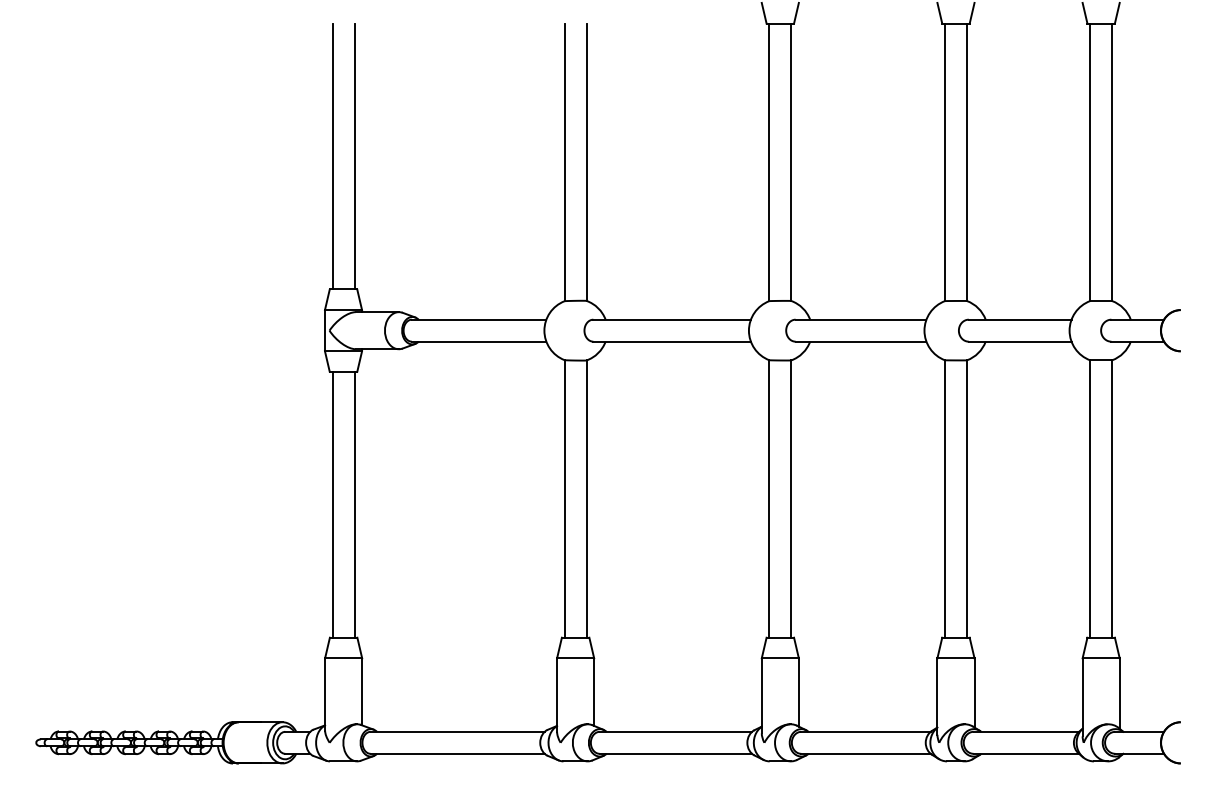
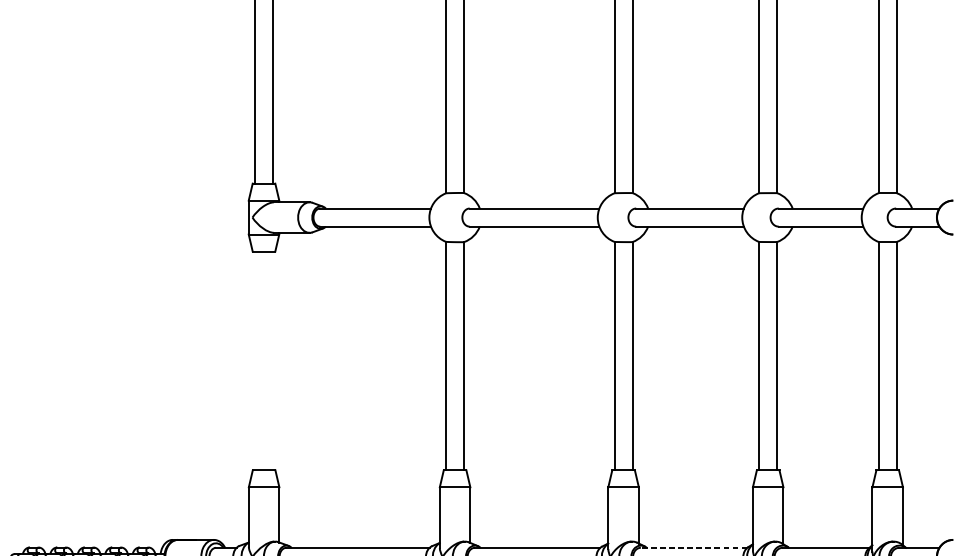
line: (332, 504) -> (254, 360), removed
line: (354, 504) -> (273, 360), removed
line: (865, 731) -> (693, 547), solid -> dashed

